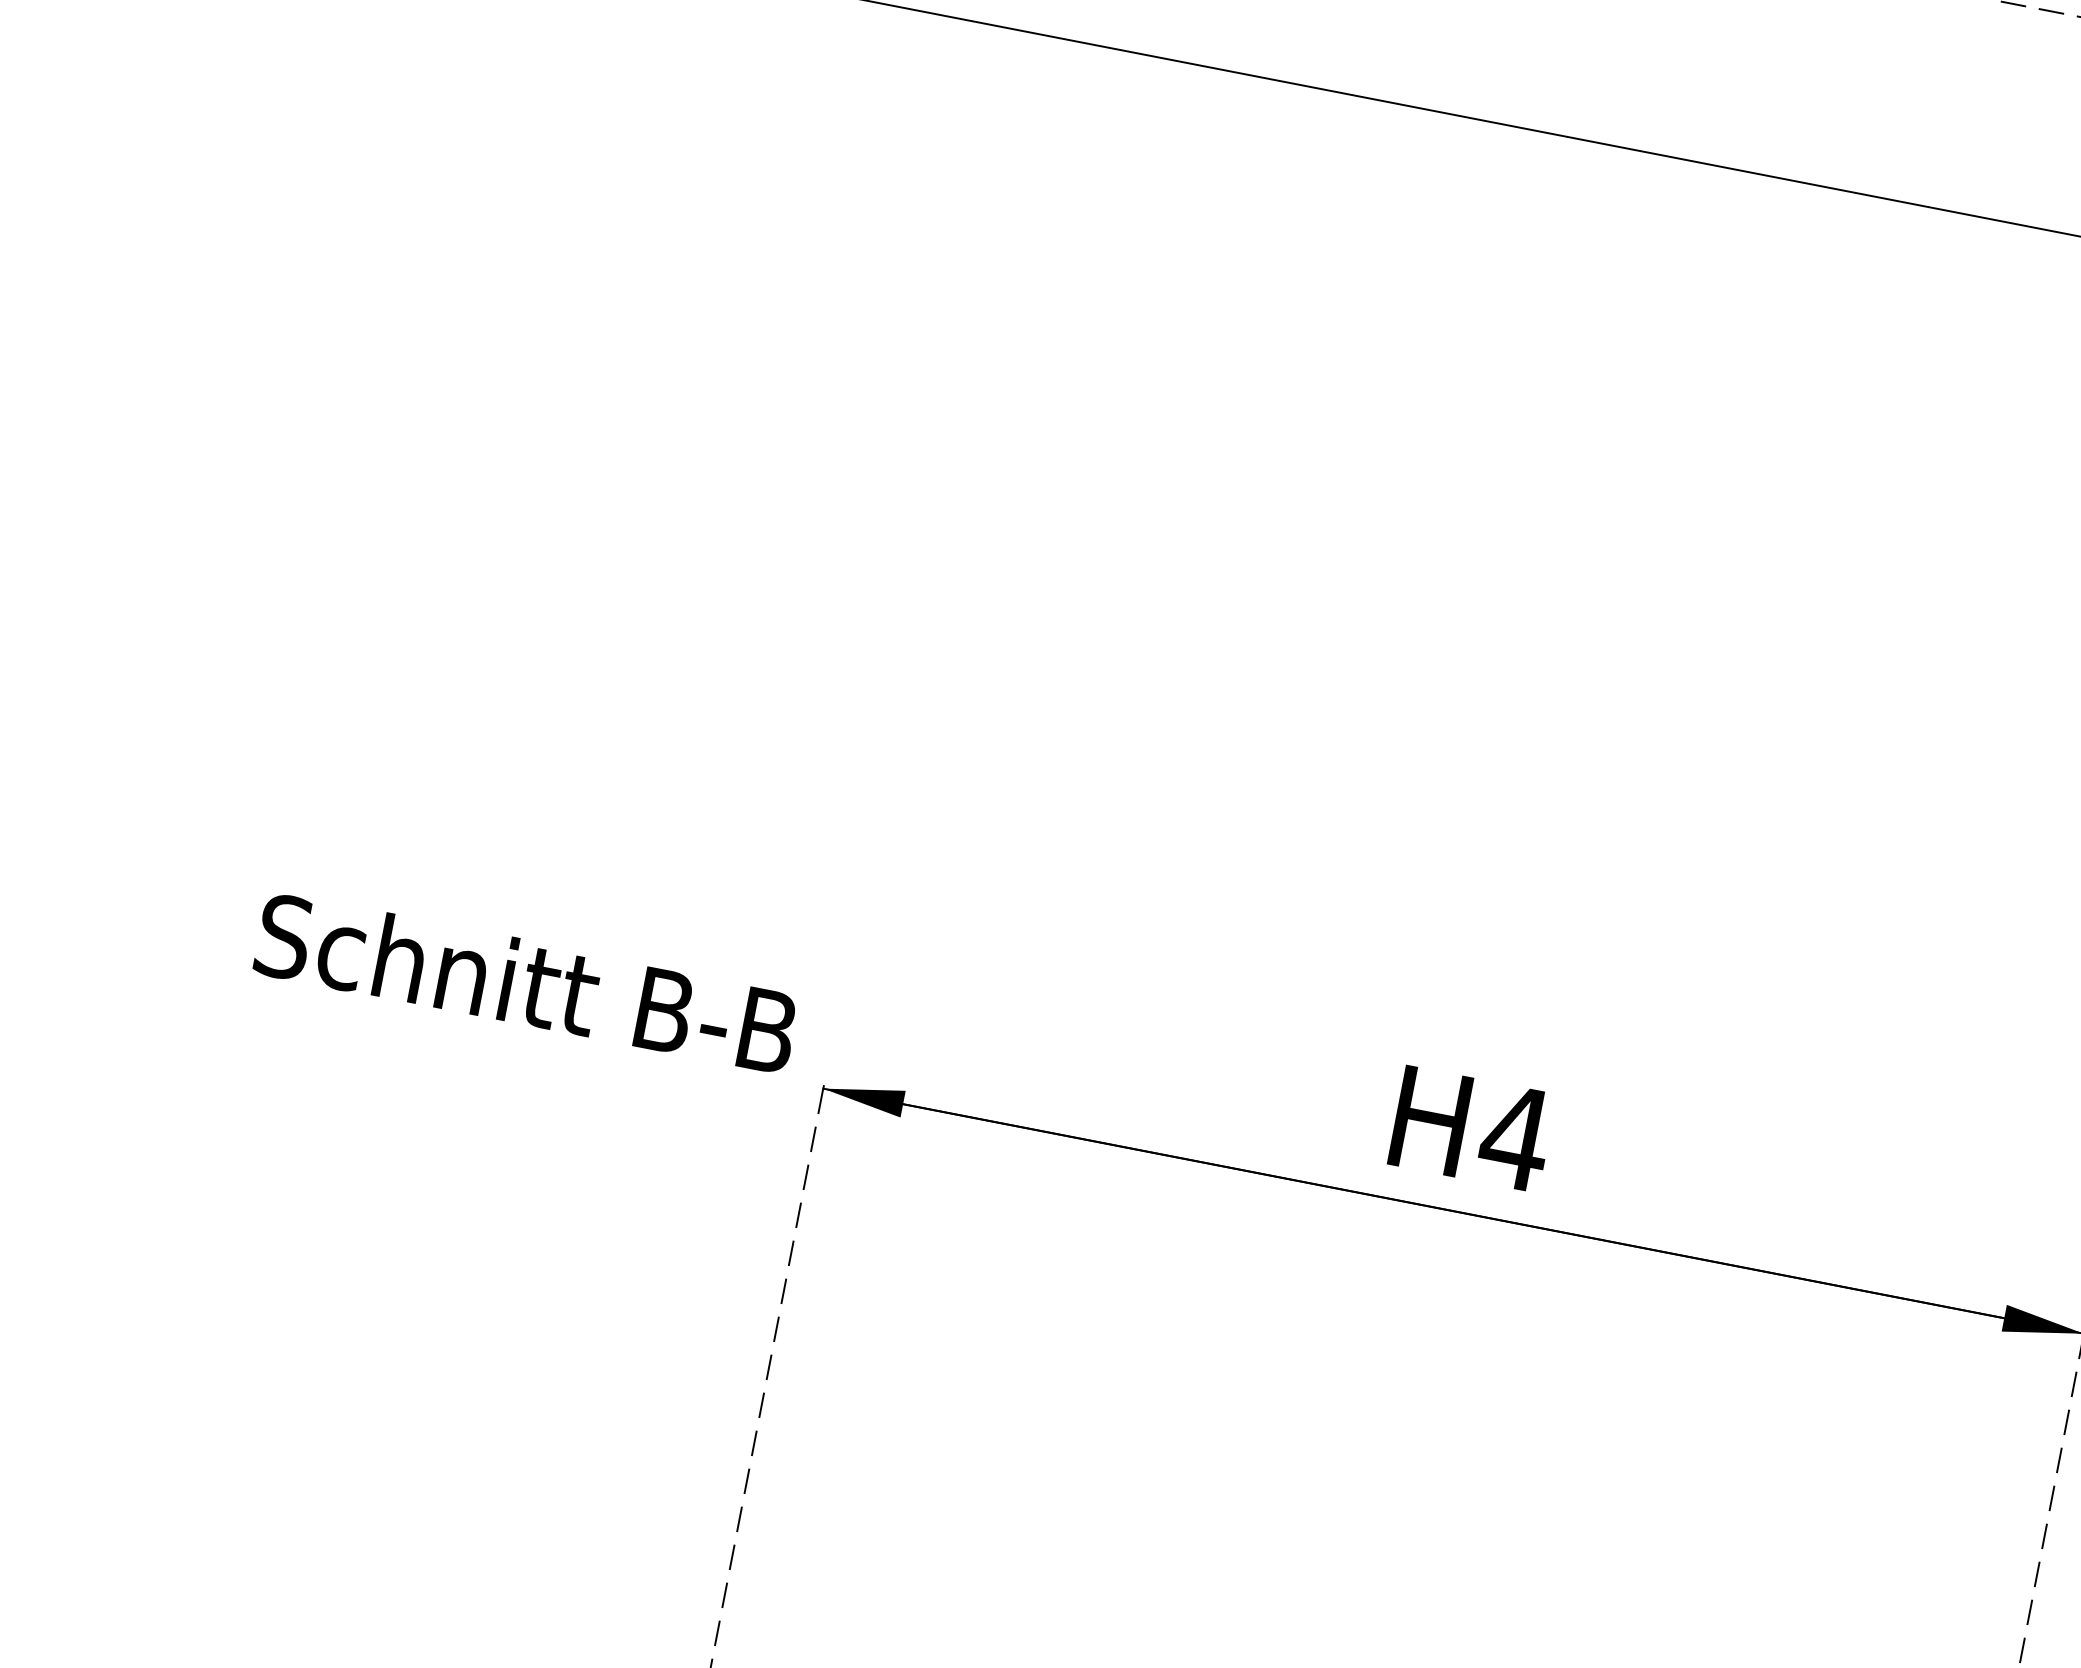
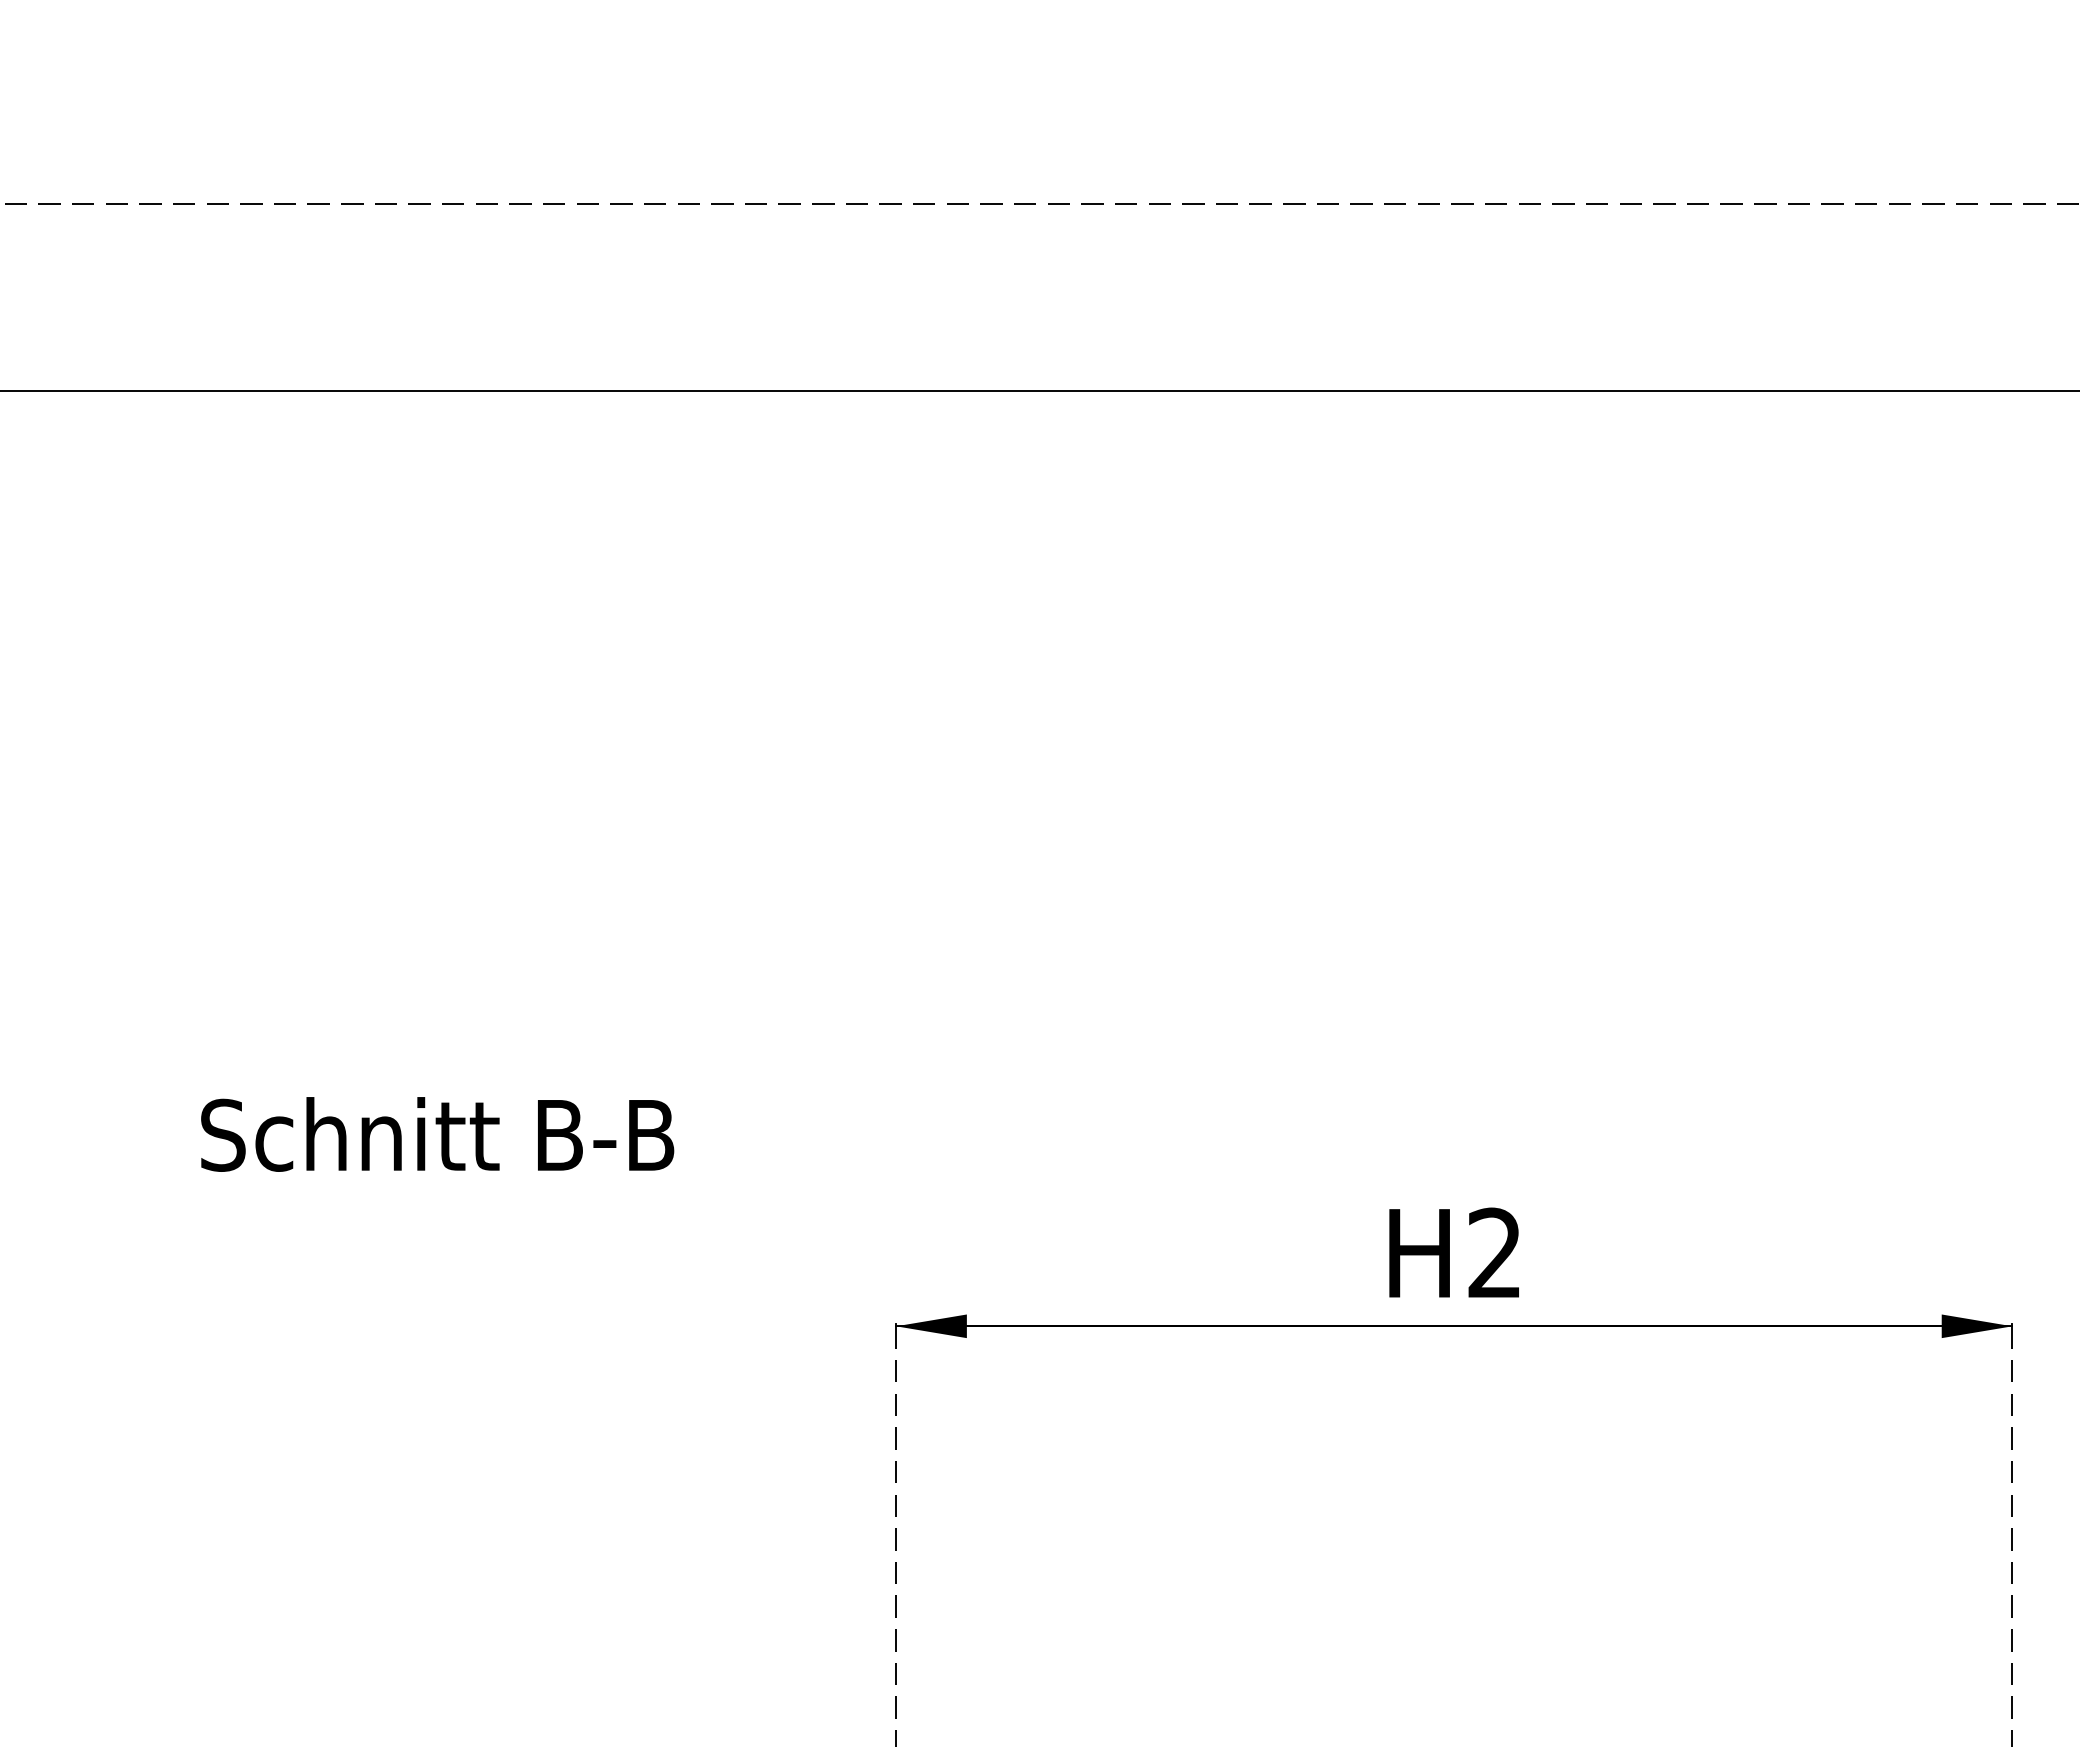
text: (526, 983) -> (437, 1134), moved
text: (1515, 1136) -> (1494, 1252), H4 -> H2

